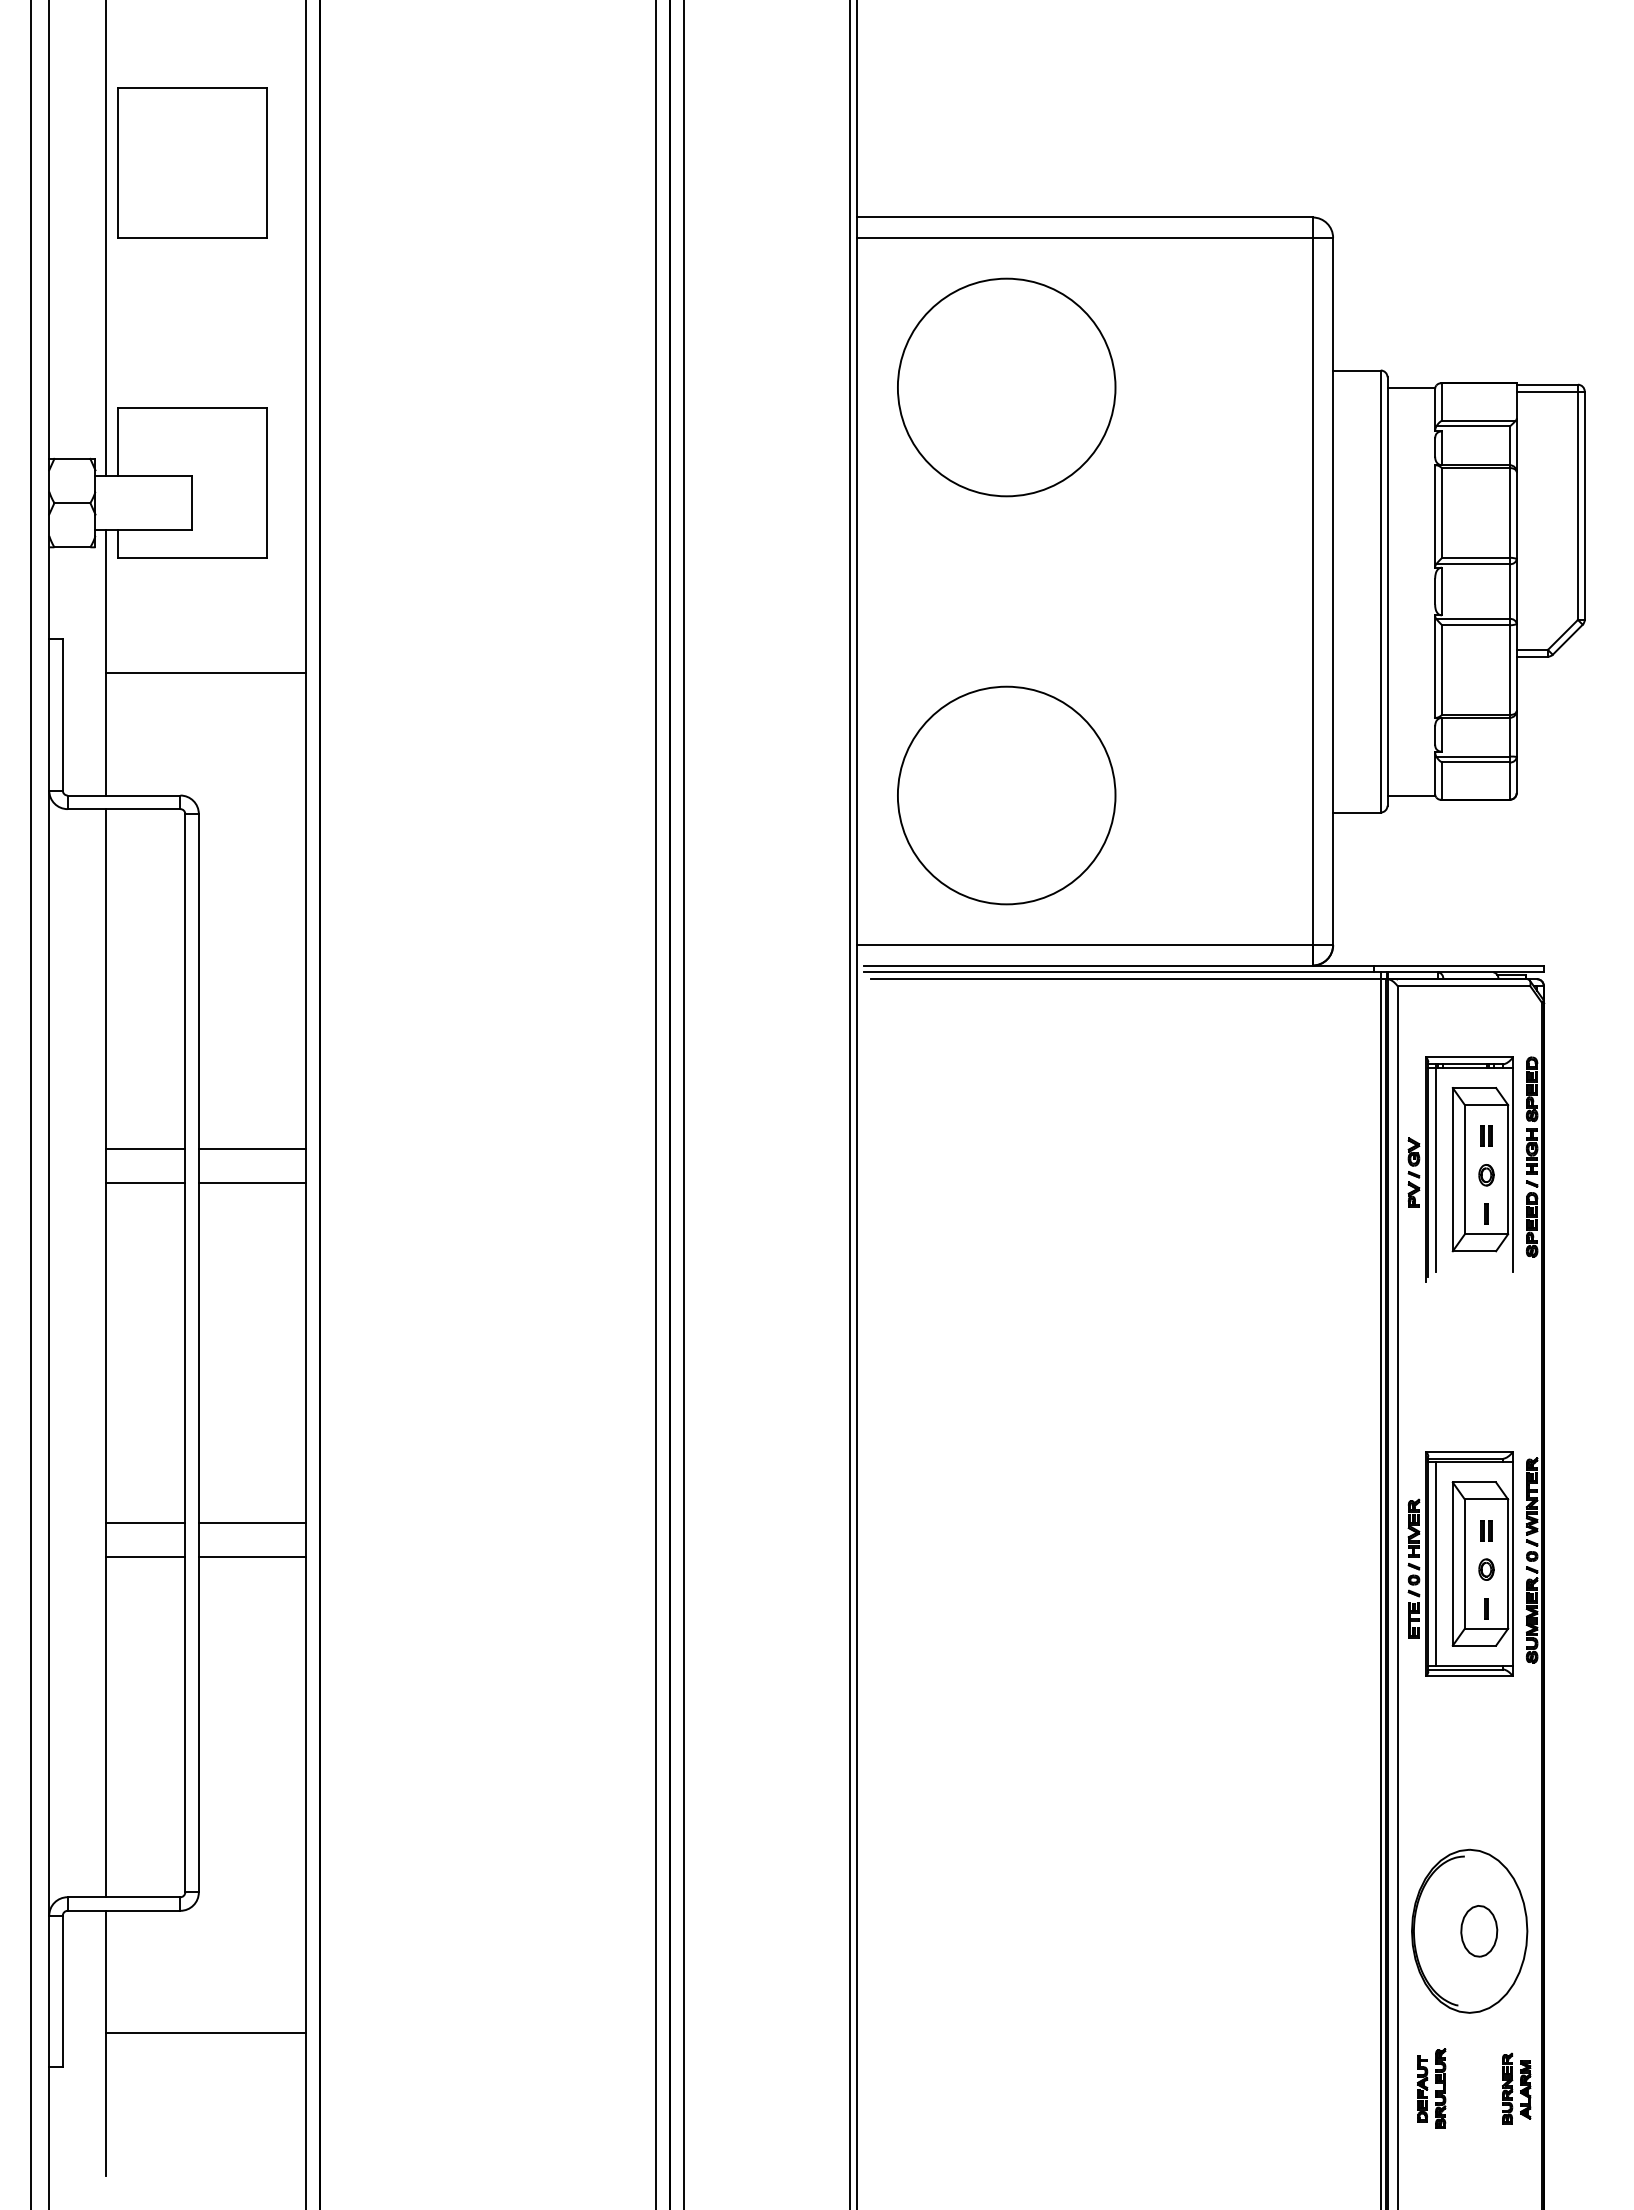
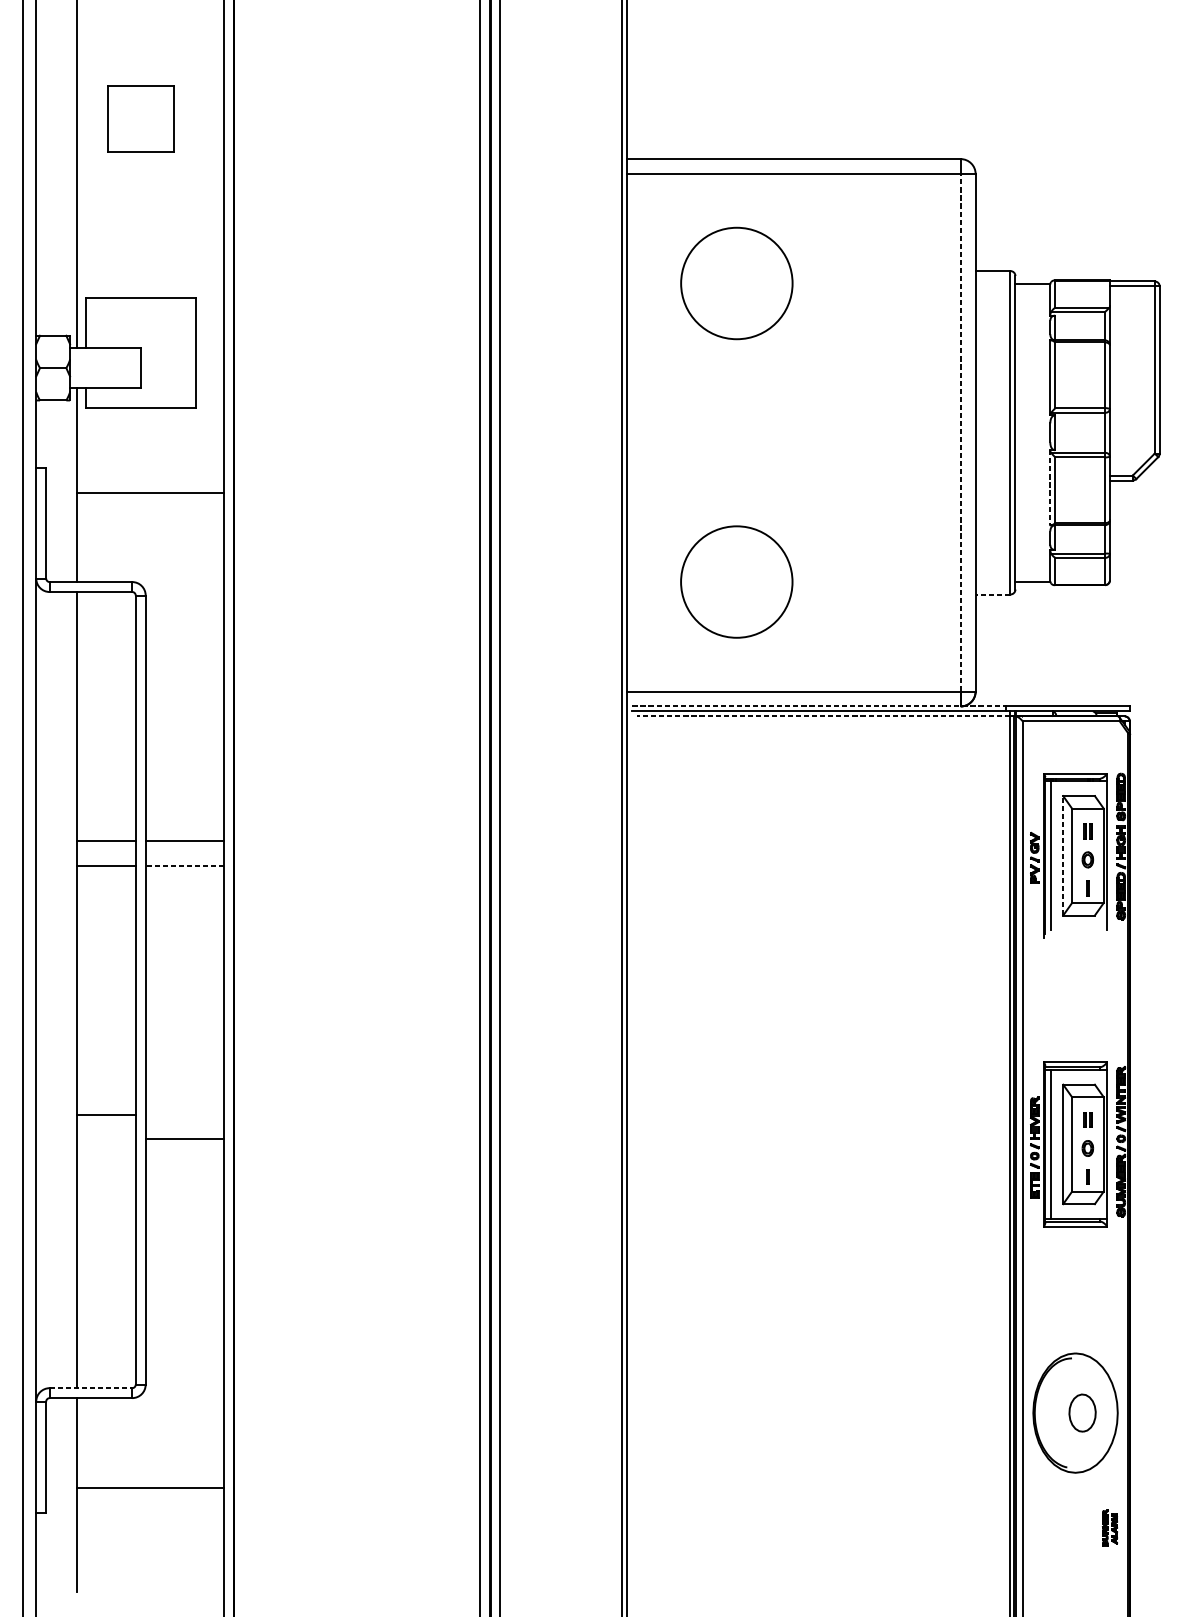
part: (192, 162) -> (141, 118), size x0.6
circle: (1006, 387) -> (736, 283), size x0.7
line: (1312, 591) -> (960, 432), solid -> dashed
line: (1435, 667) -> (1050, 488), solid -> dashed
circle: (1006, 795) -> (736, 582), size x0.7
line: (1356, 812) -> (992, 594), solid -> dashed
line: (1118, 965) -> (818, 706), solid -> dashed
line: (1125, 979) -> (823, 716), solid -> dashed
line: (1452, 1169) -> (1062, 855), solid -> dashed
line: (252, 1183) -> (184, 865), solid -> dashed
line: (252, 1523) -> (184, 1114), removed
line: (145, 1557) -> (106, 1139), removed
line: (124, 1897) -> (91, 1388), solid -> dashed
part: (1431, 2088) -> (1047, 1528), removed
part: (1516, 2088) -> (1109, 1528), size x0.7

